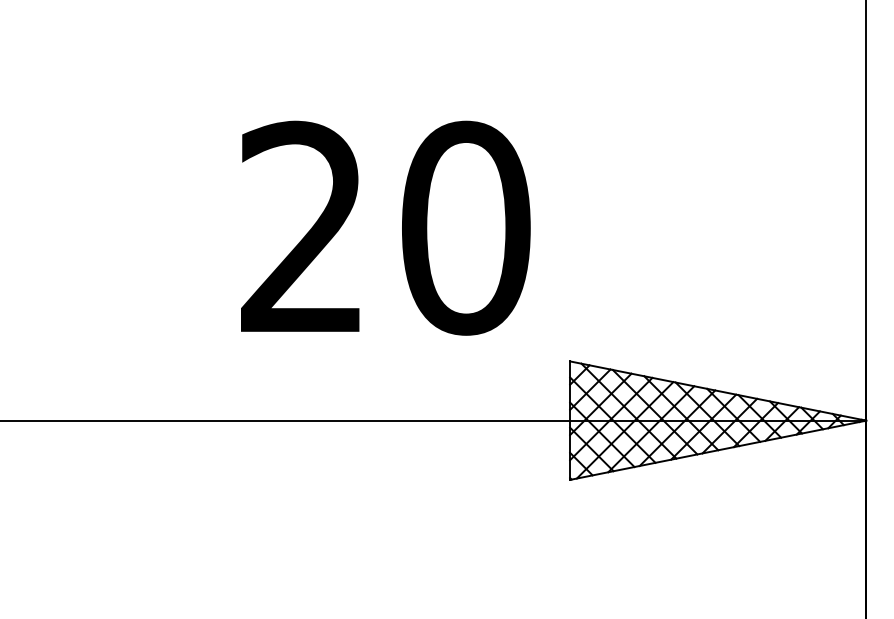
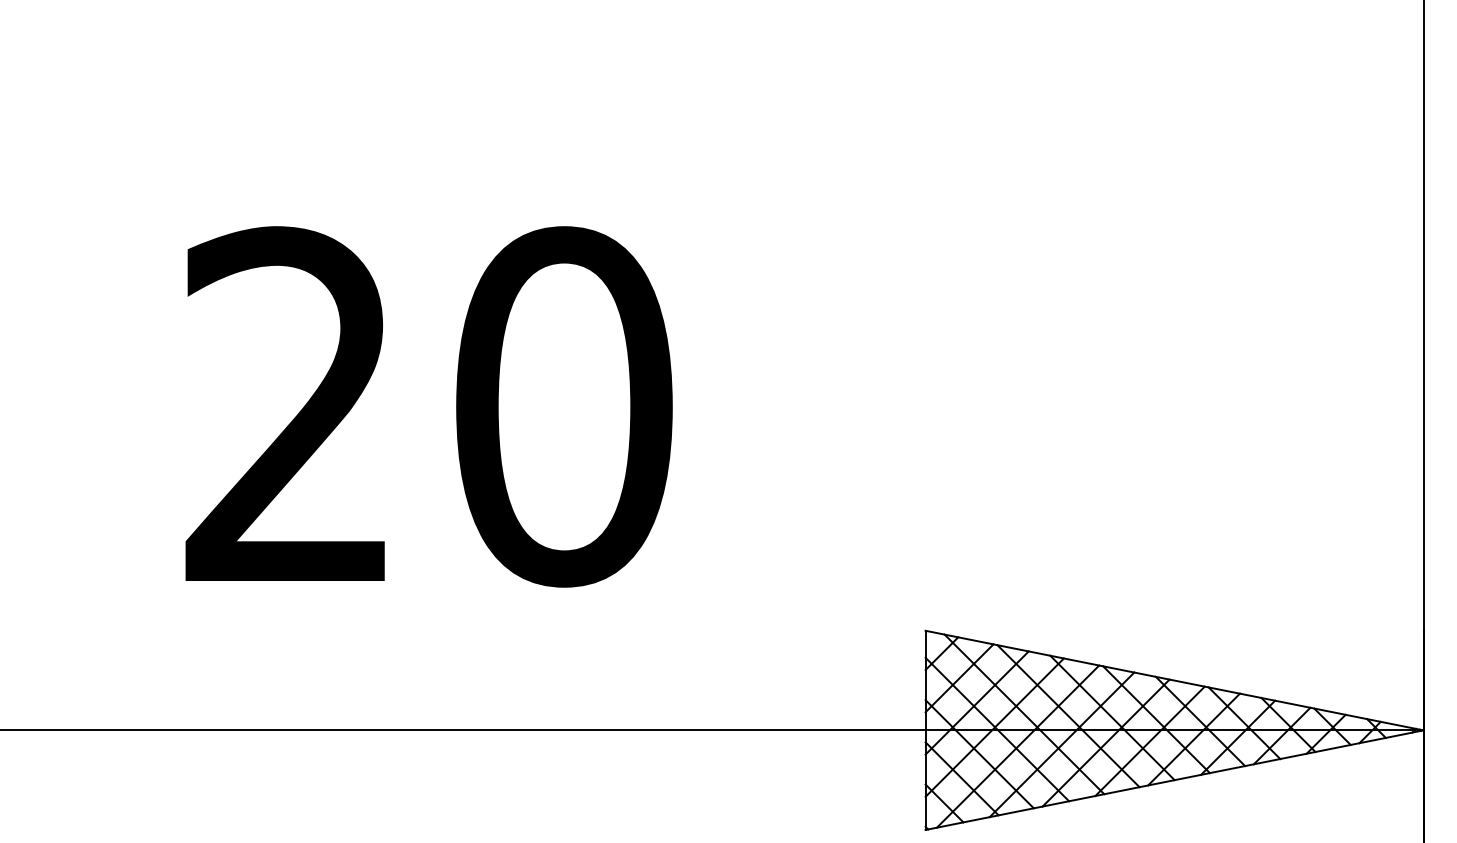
text: (385, 227) -> (428, 405), moved

